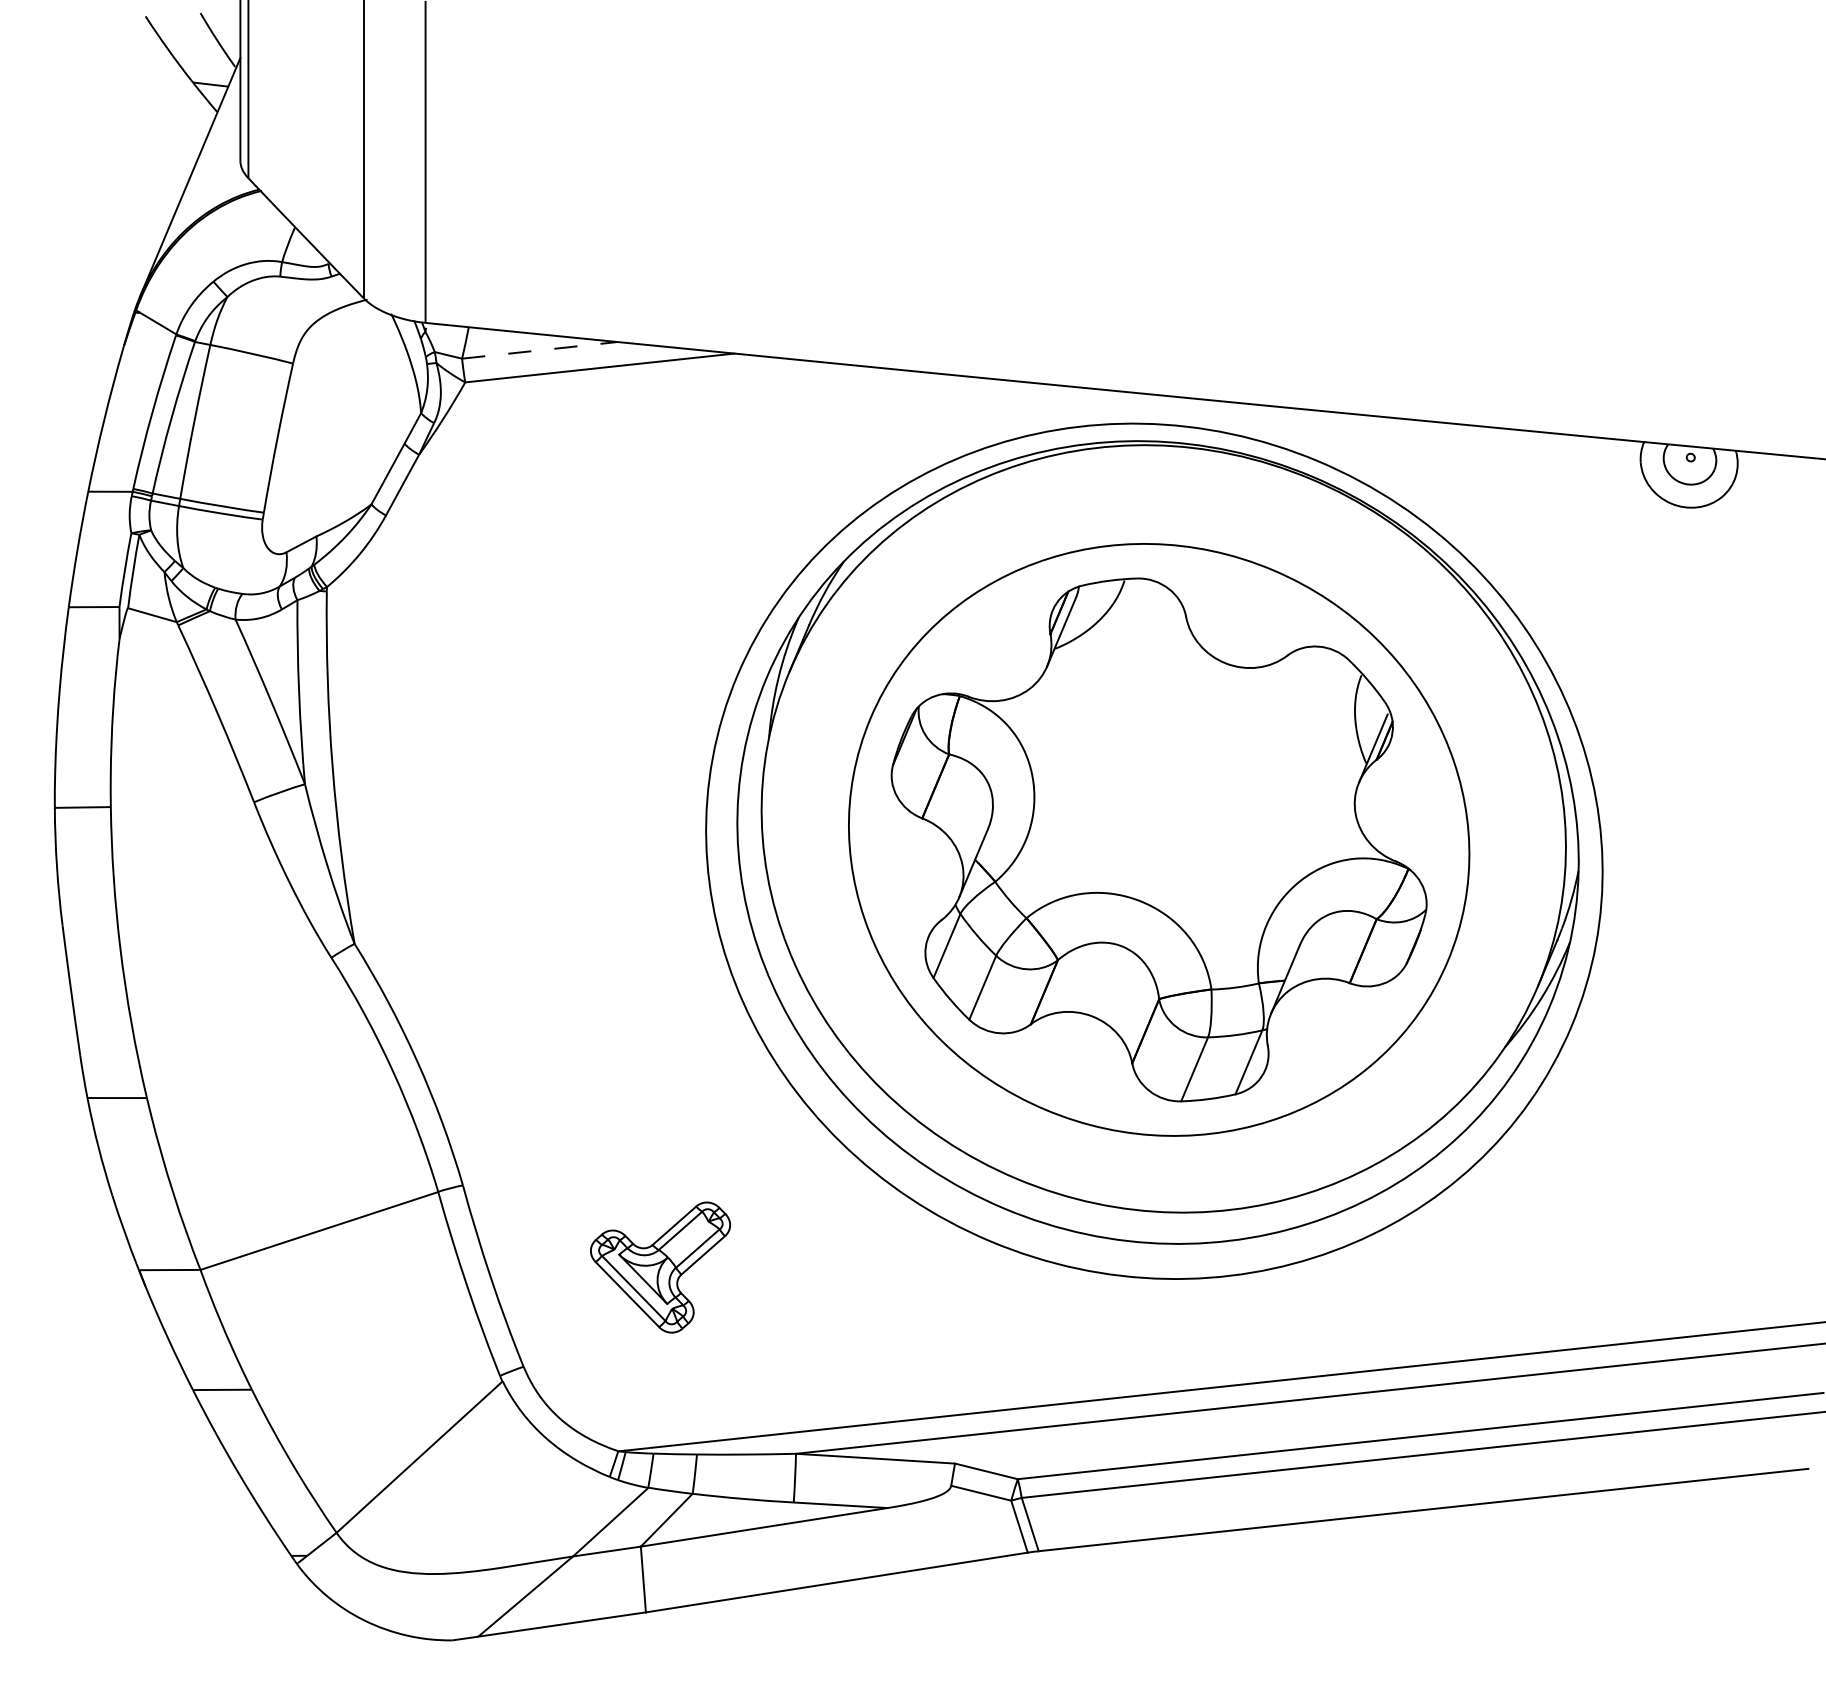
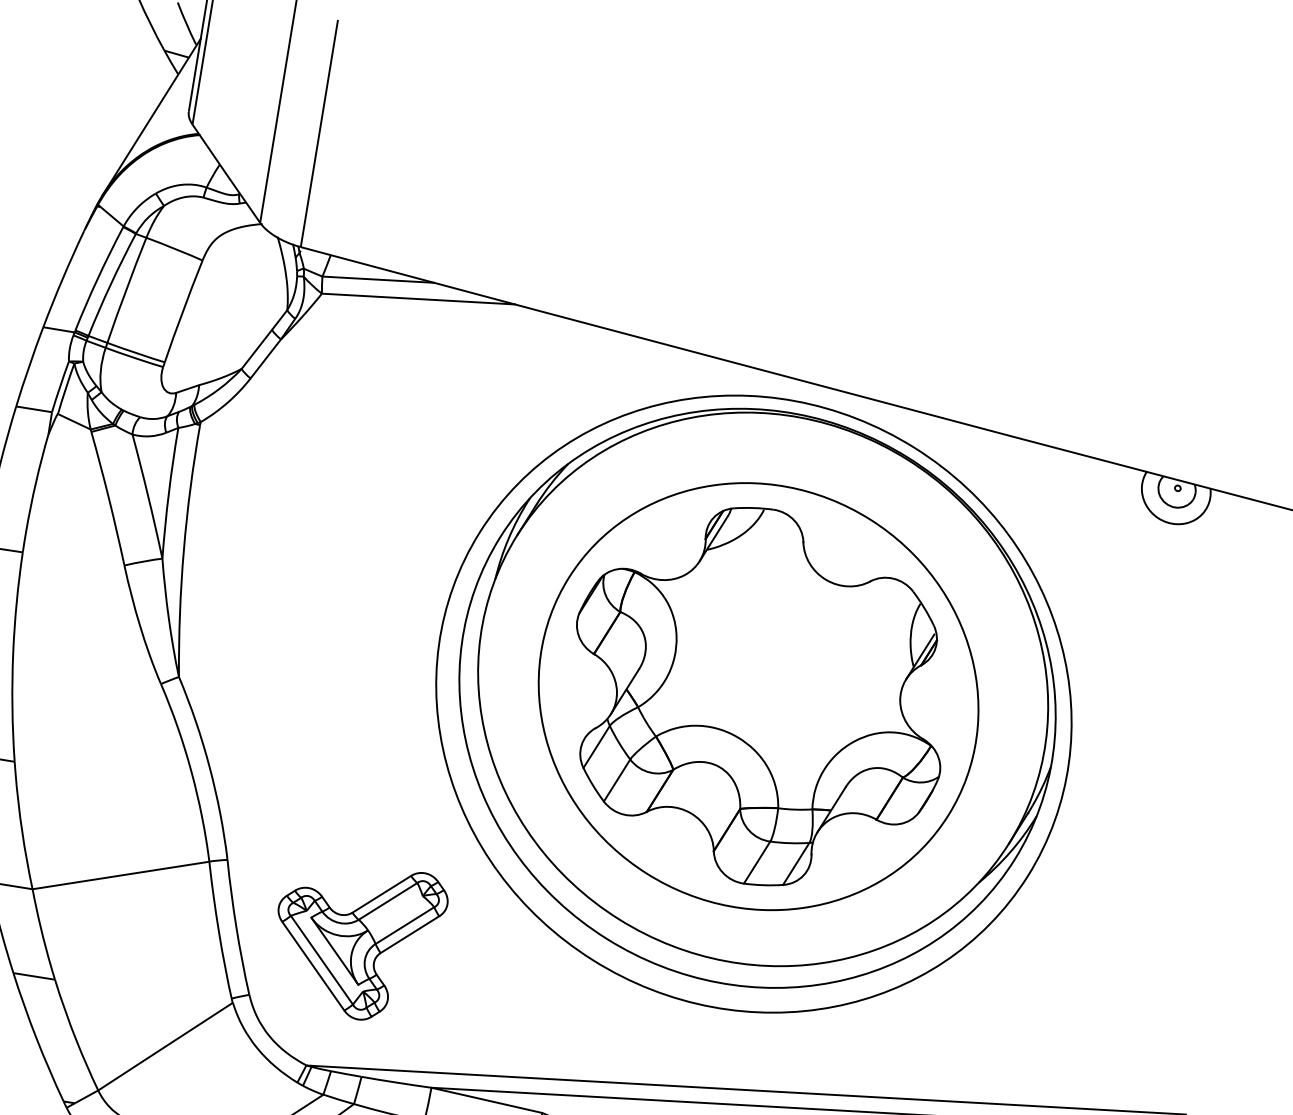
line: (540, 350) -> (378, 279), dashed -> solid
part: (660, 1267) -> (357, 940), size x1.67

